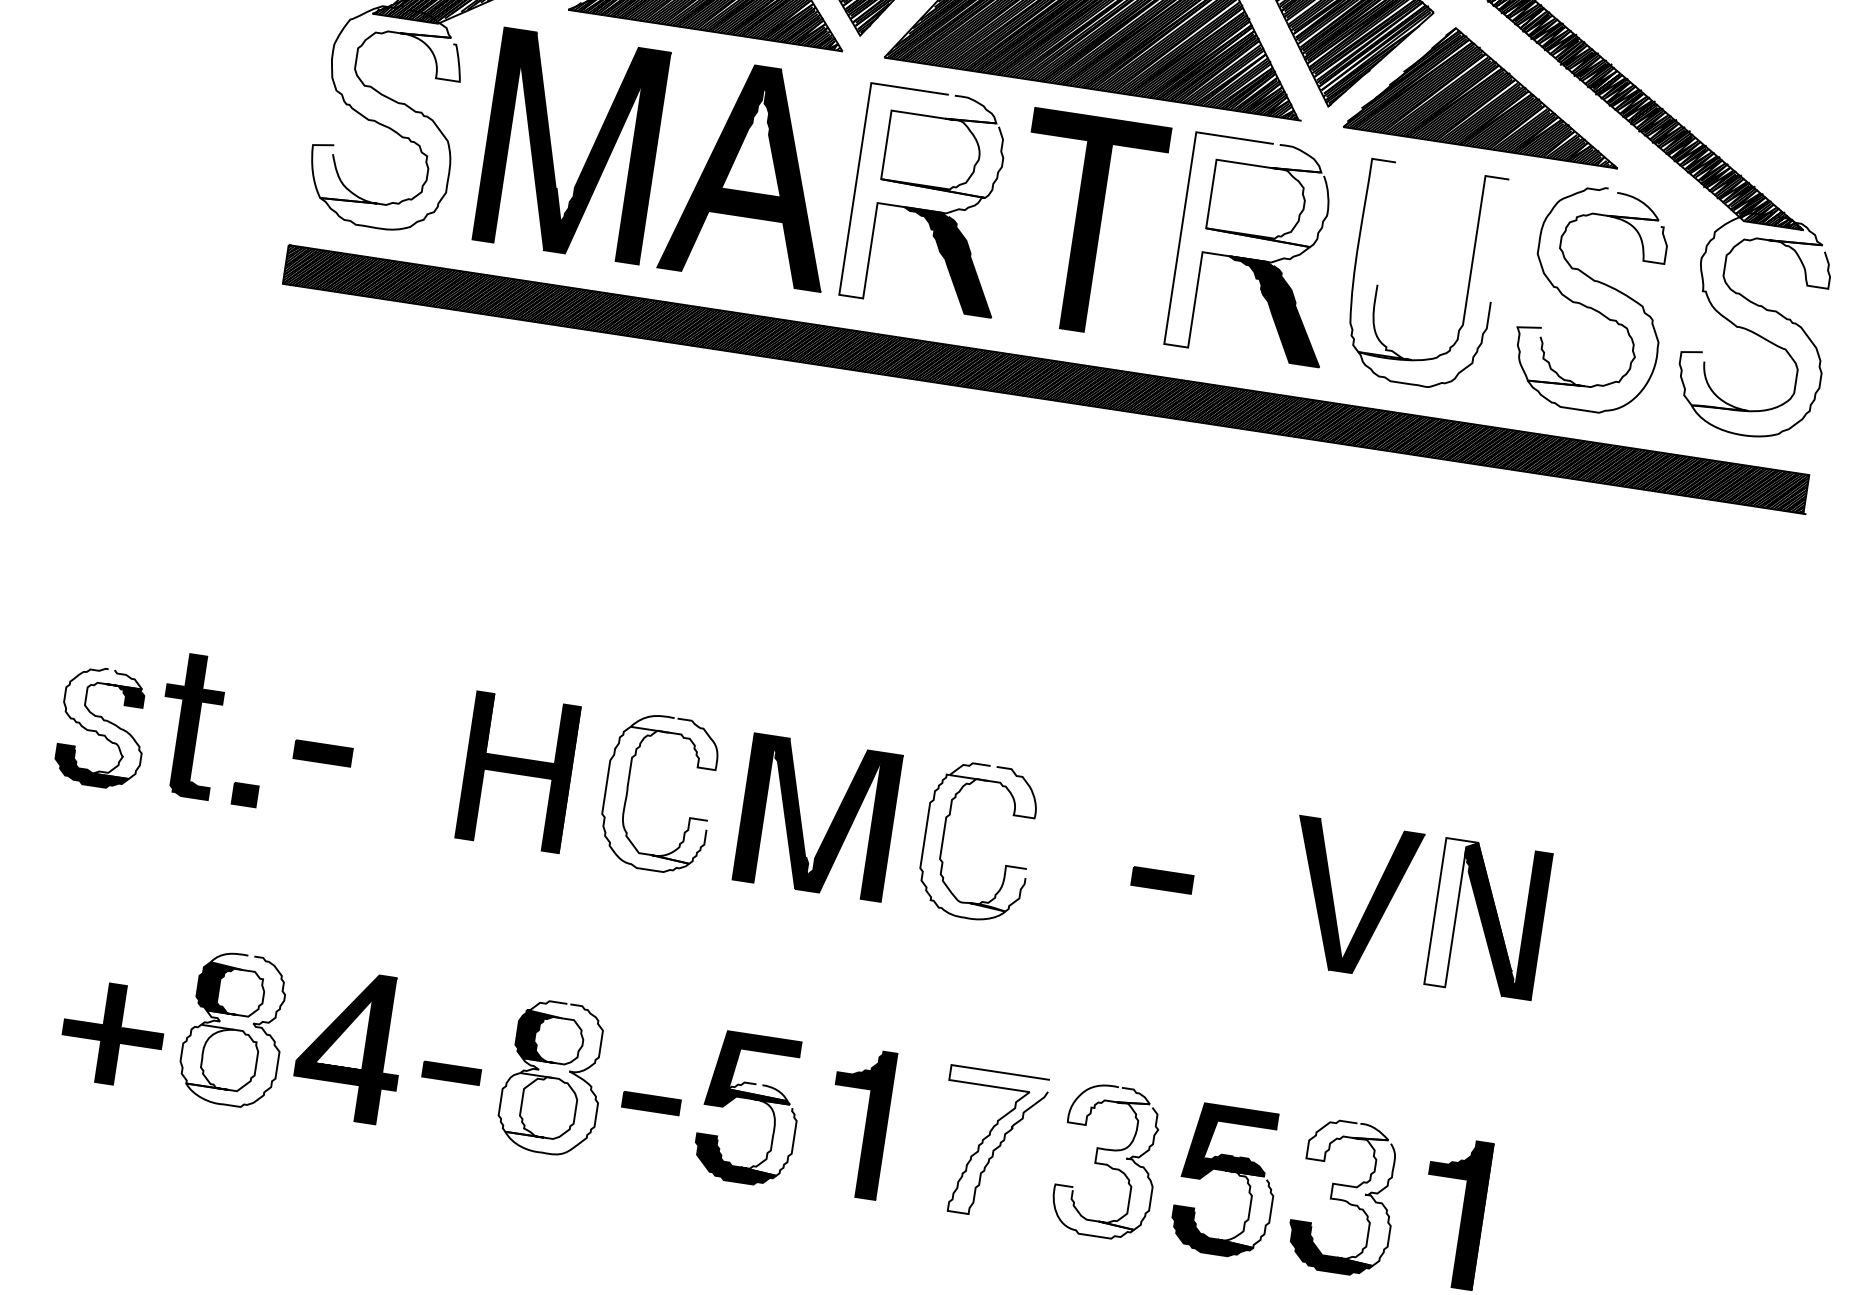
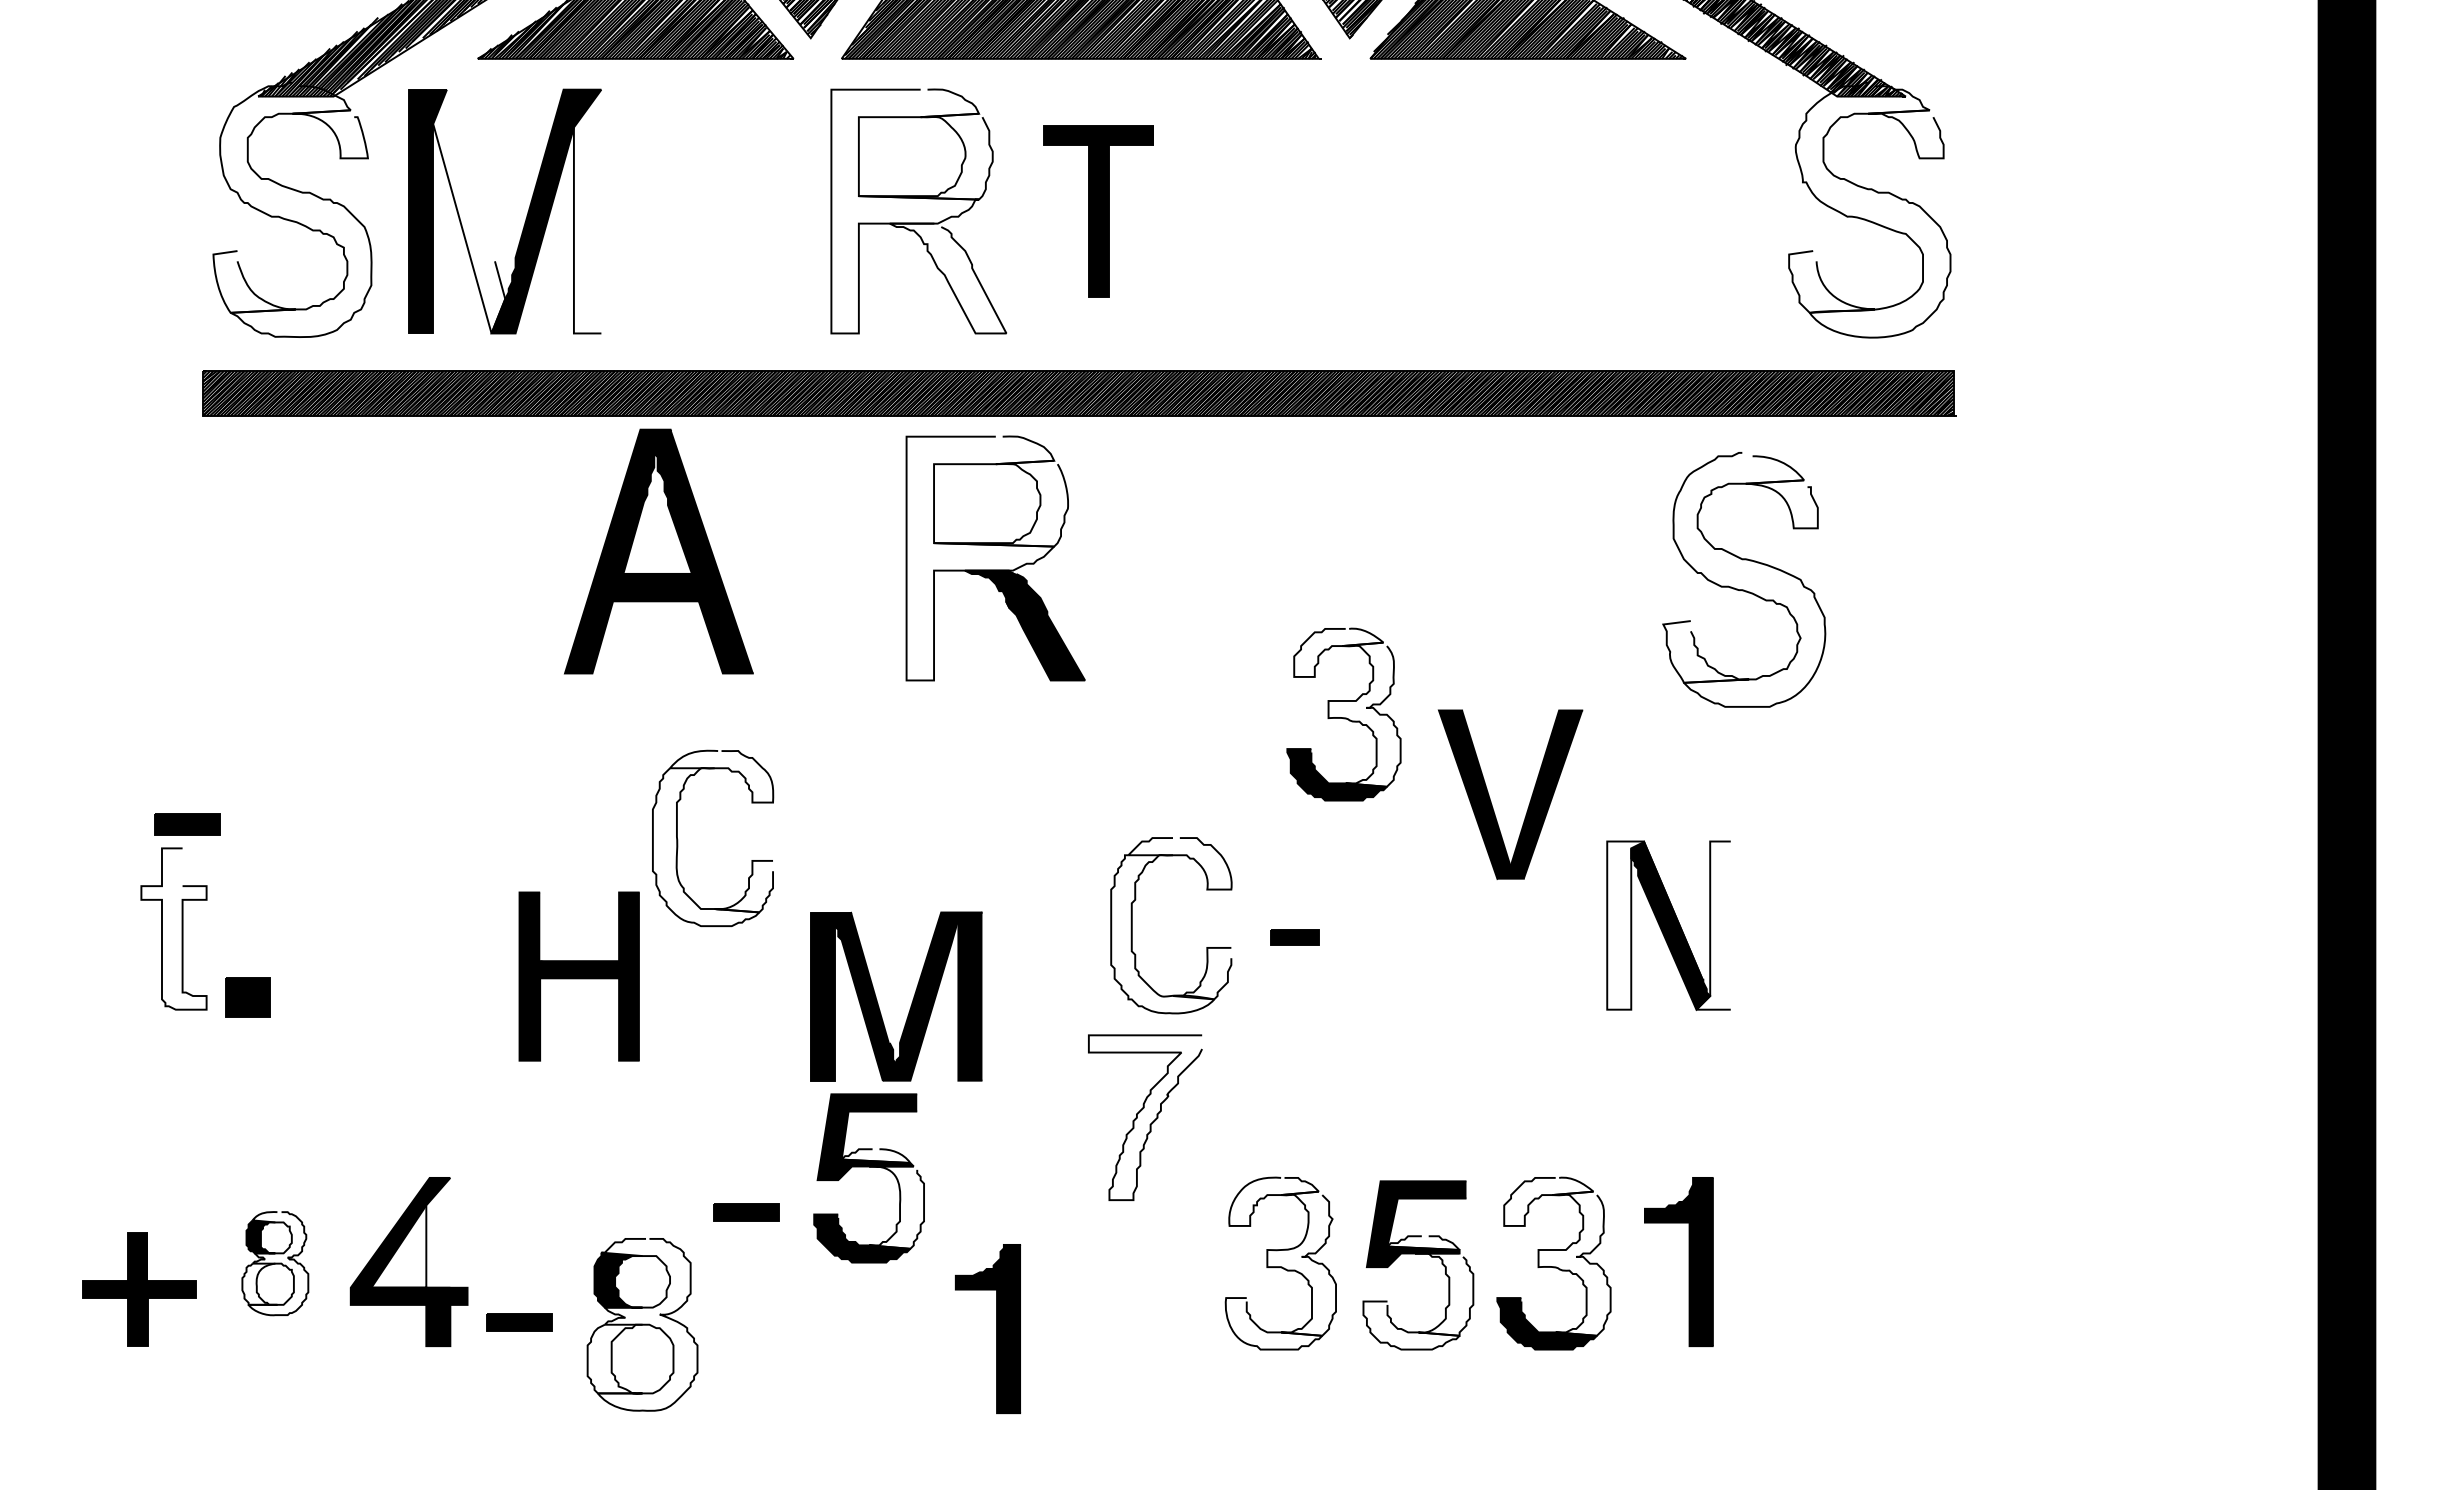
fill: (540, 141) -> (469, 211), removed
fill: (643, 156) -> (587, 211), removed
part: (754, 173) -> (658, 551), moved
part: (1087, 223) -> (1098, 211), size x0.7
part: (1256, 259) -> (995, 569), moved
fill: (947, 262) -> (947, 278), removed
part: (1468, 283) -> (1537, 213), removed
part: (1592, 307) -> (1744, 589), moved
part: (1234, 693) -> (1343, 714), added
part: (104, 721) -> (76, 938), removed
fill: (189, 725) -> (173, 928), removed
part: (323, 753) -> (187, 824), moved
part: (517, 772) -> (578, 976), moved
part: (628, 789) -> (678, 839), moved
part: (244, 794) -> (247, 997), size x1.6
part: (830, 824) -> (911, 1002), moved
part: (944, 836) -> (1132, 925), moved
part: (1162, 880) -> (1294, 937), size x0.7
part: (1333, 901) -> (1491, 801), moved
fill: (1527, 924) -> (1713, 925), removed
fill: (355, 1020) -> (410, 1232), removed
part: (234, 1029) -> (275, 1263), size x0.6
part: (451, 1073) -> (519, 1322), moved
part: (553, 1077) -> (642, 1324), moved
part: (750, 1099) -> (868, 1167), moved
part: (651, 1103) -> (746, 1212), moved
part: (865, 1123) -> (996, 1328), moved
curve: (986, 1138) -> (1140, 1112), moved
fill: (1234, 1163) -> (1423, 1243), removed
fill: (1212, 1232) -> (1411, 1325), removed

